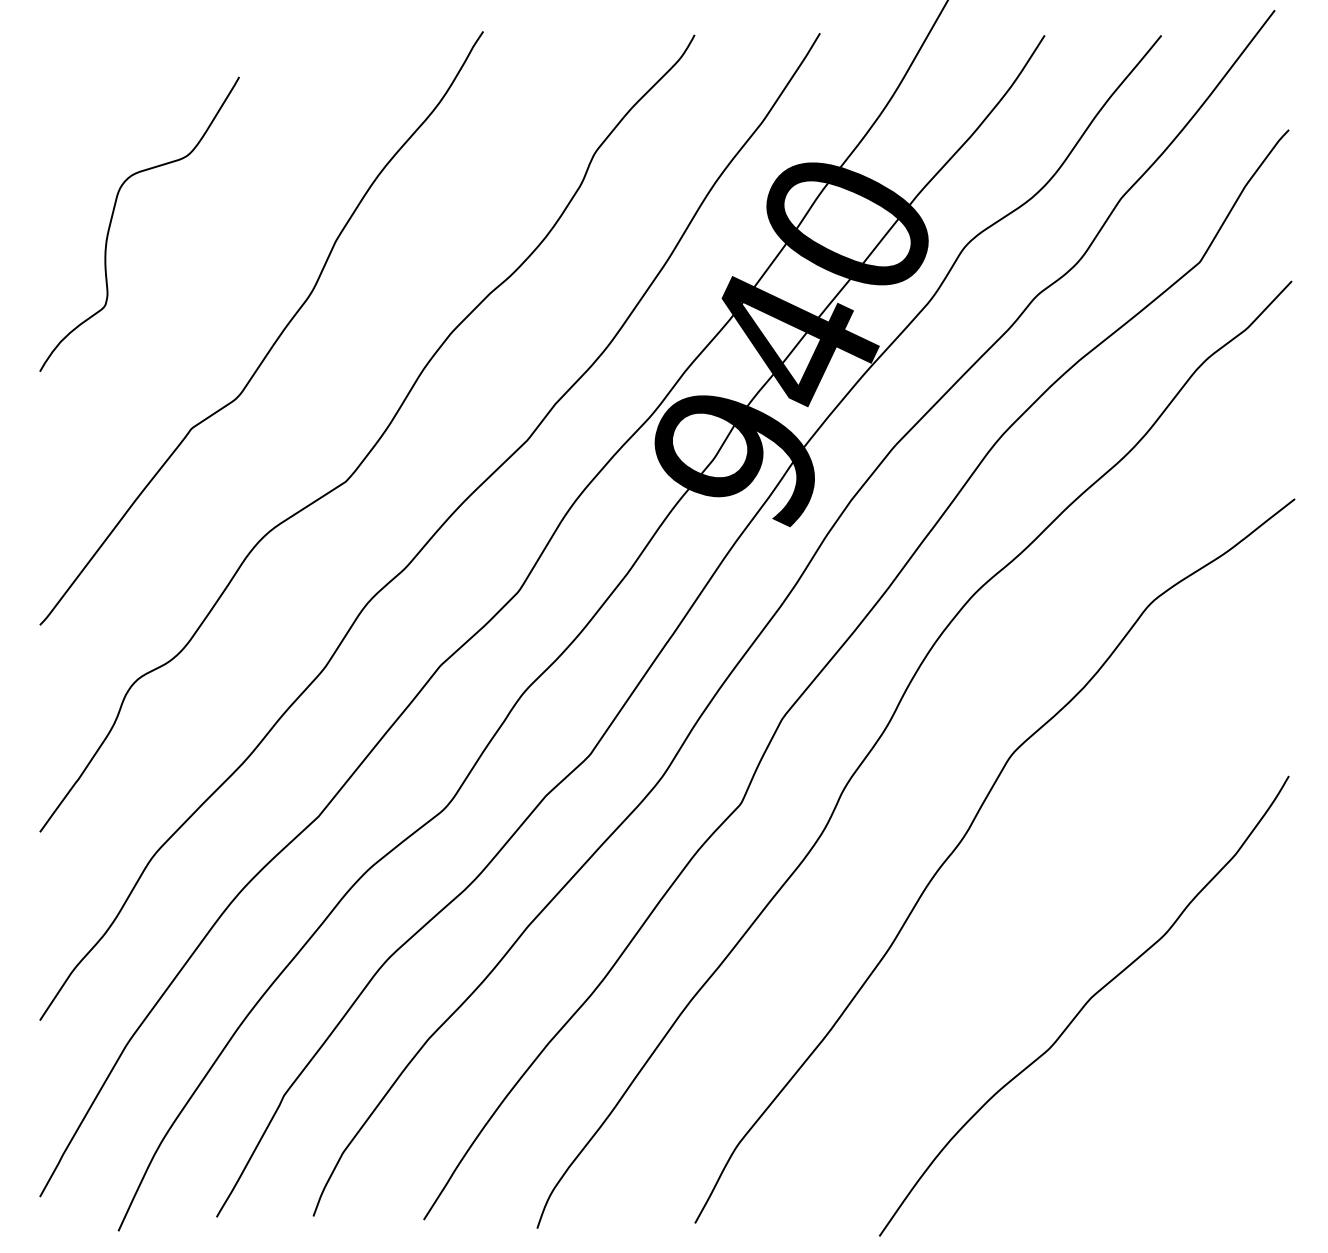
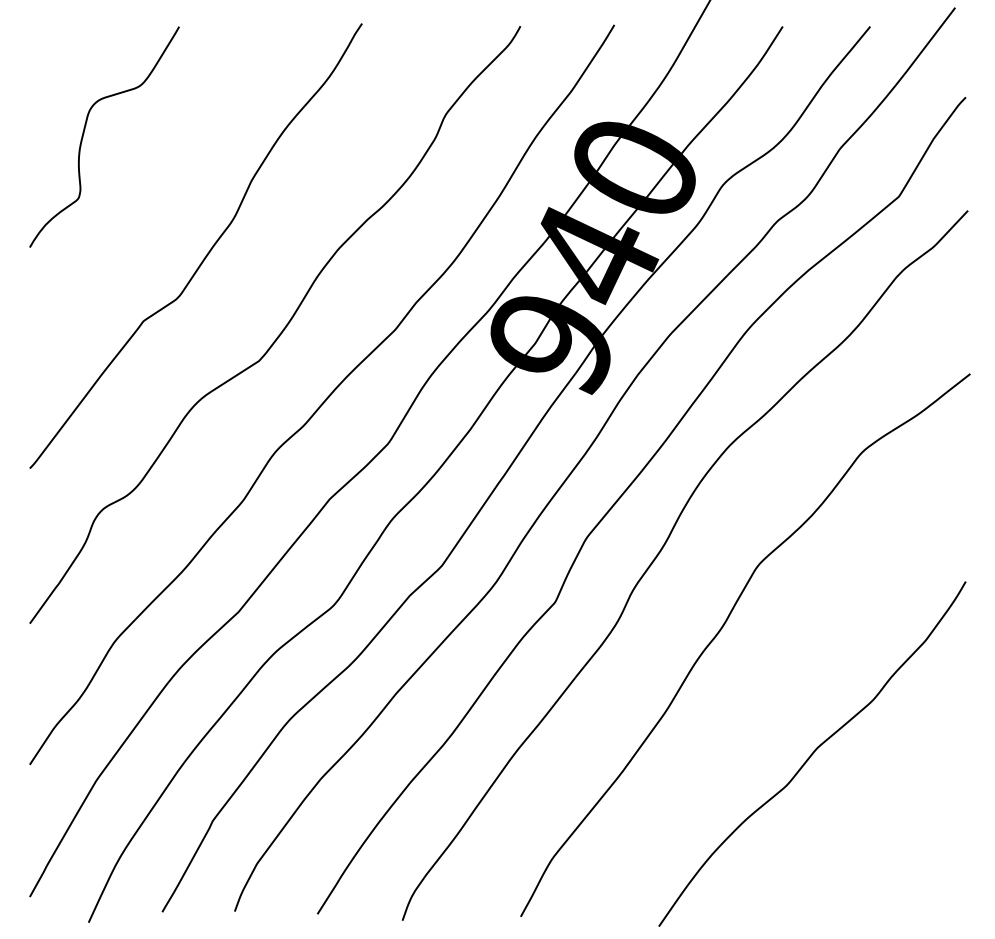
curve: (112, 219) -> (84, 133), moved

